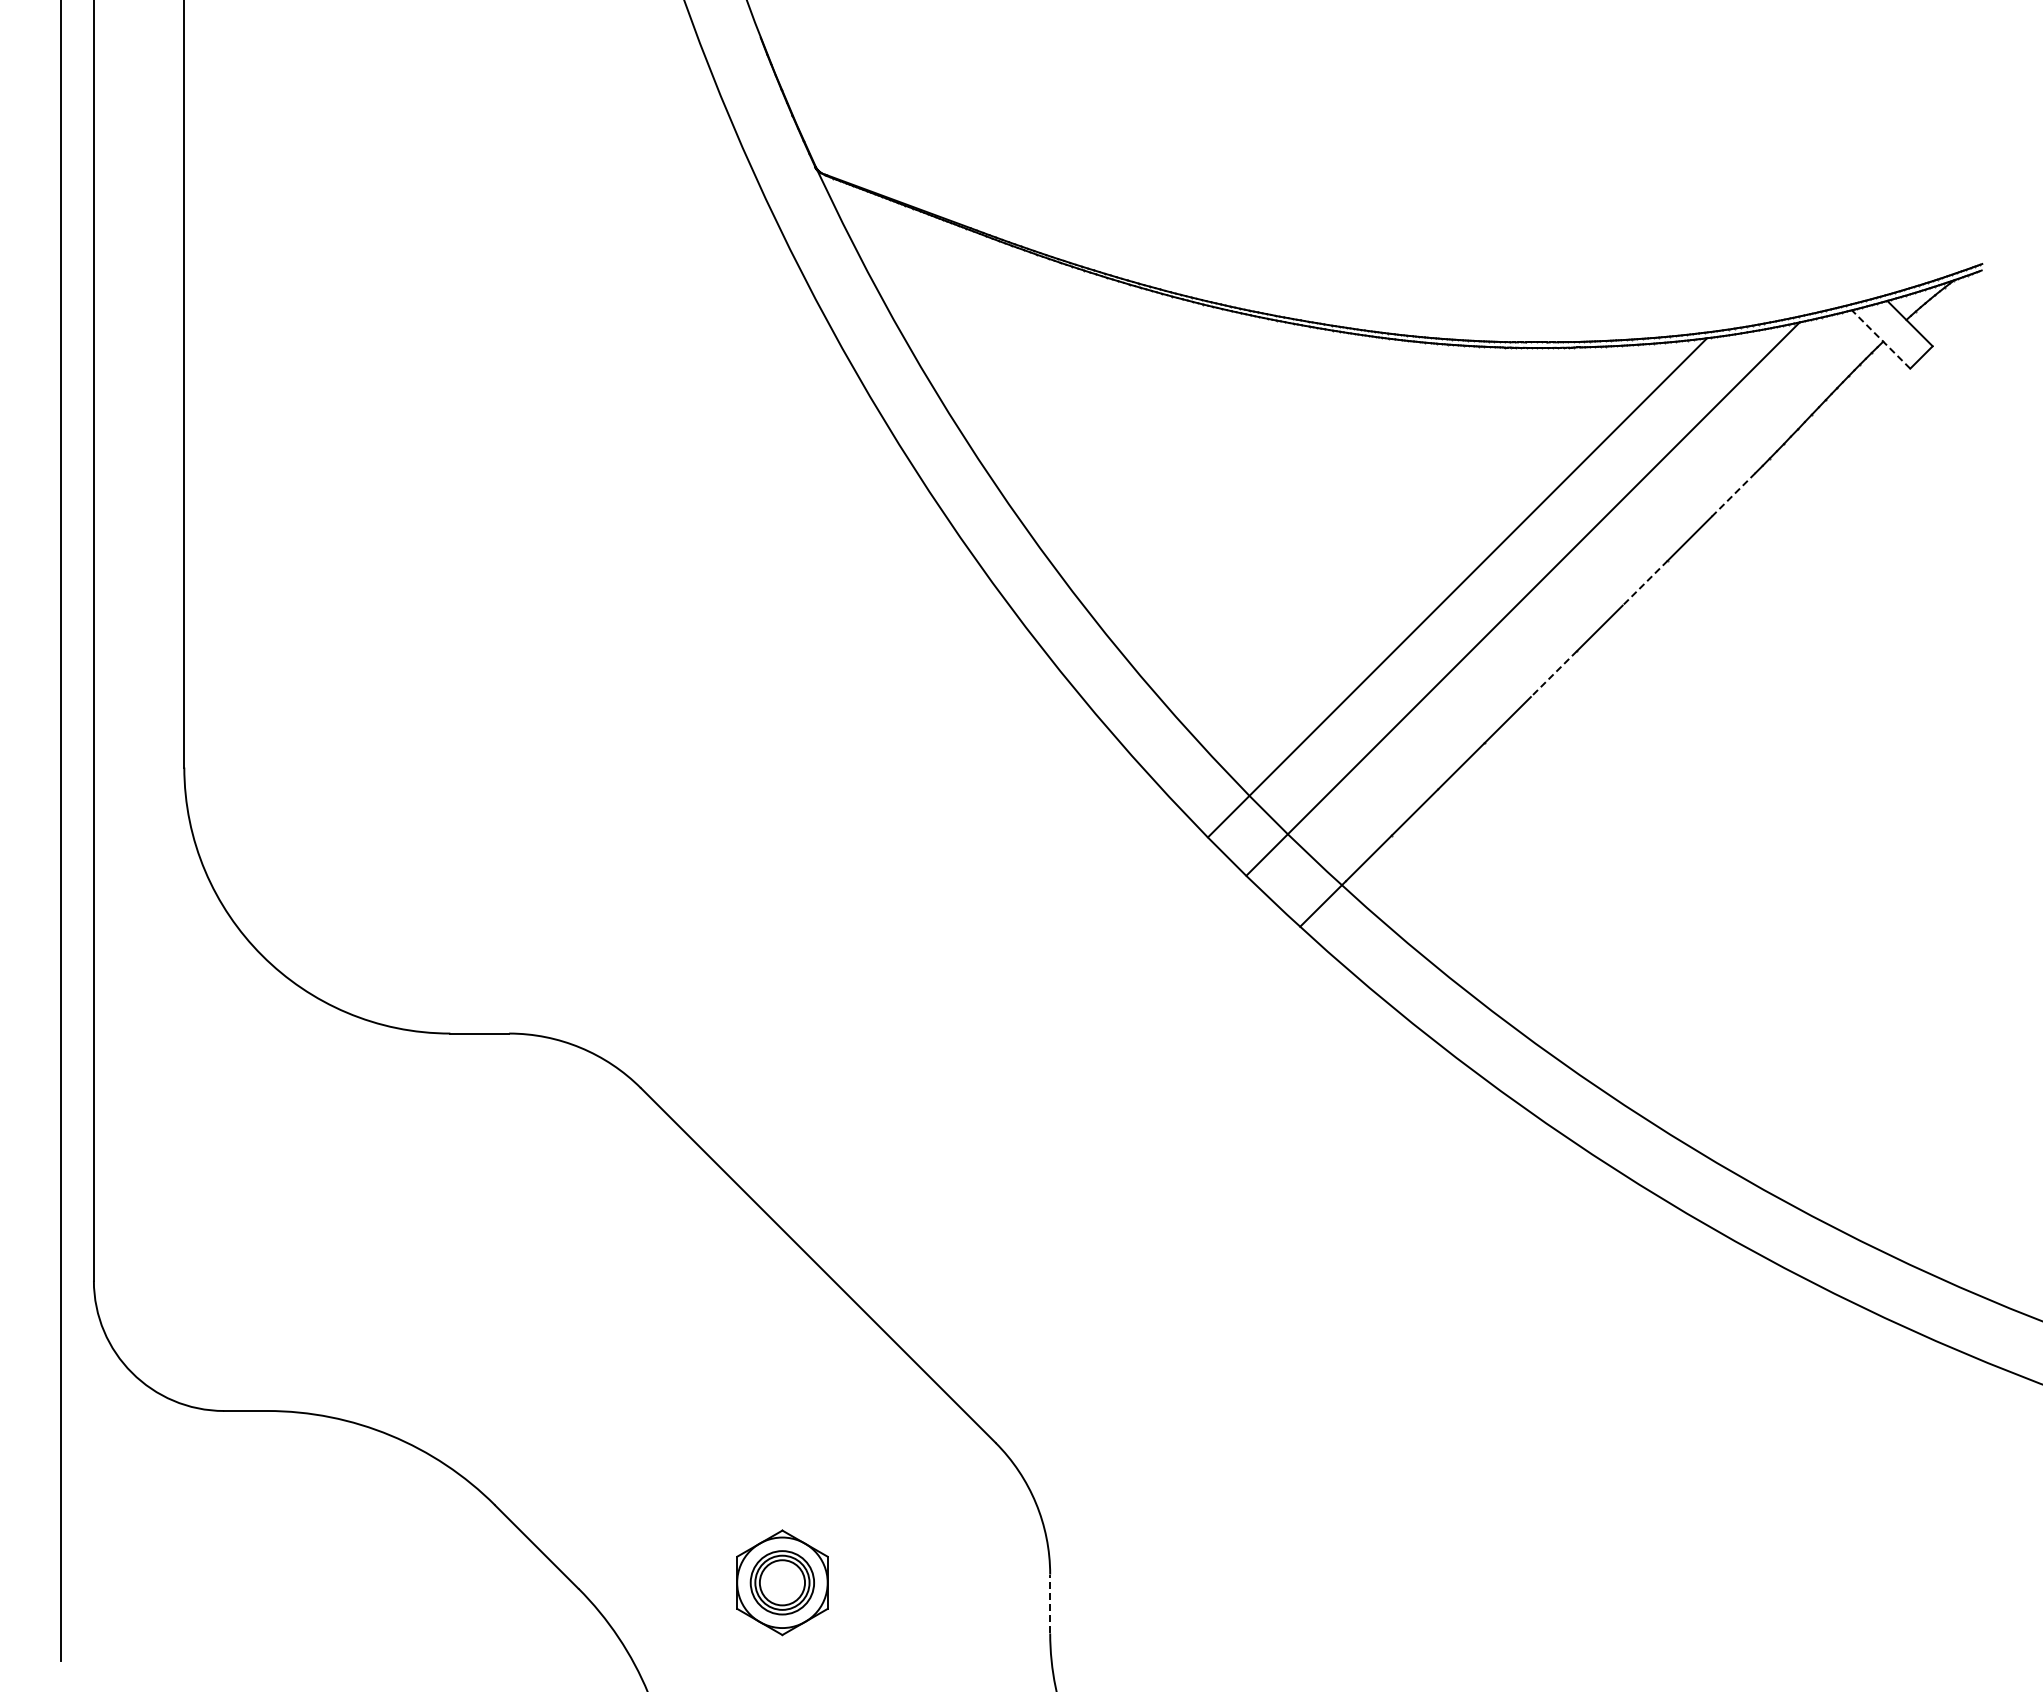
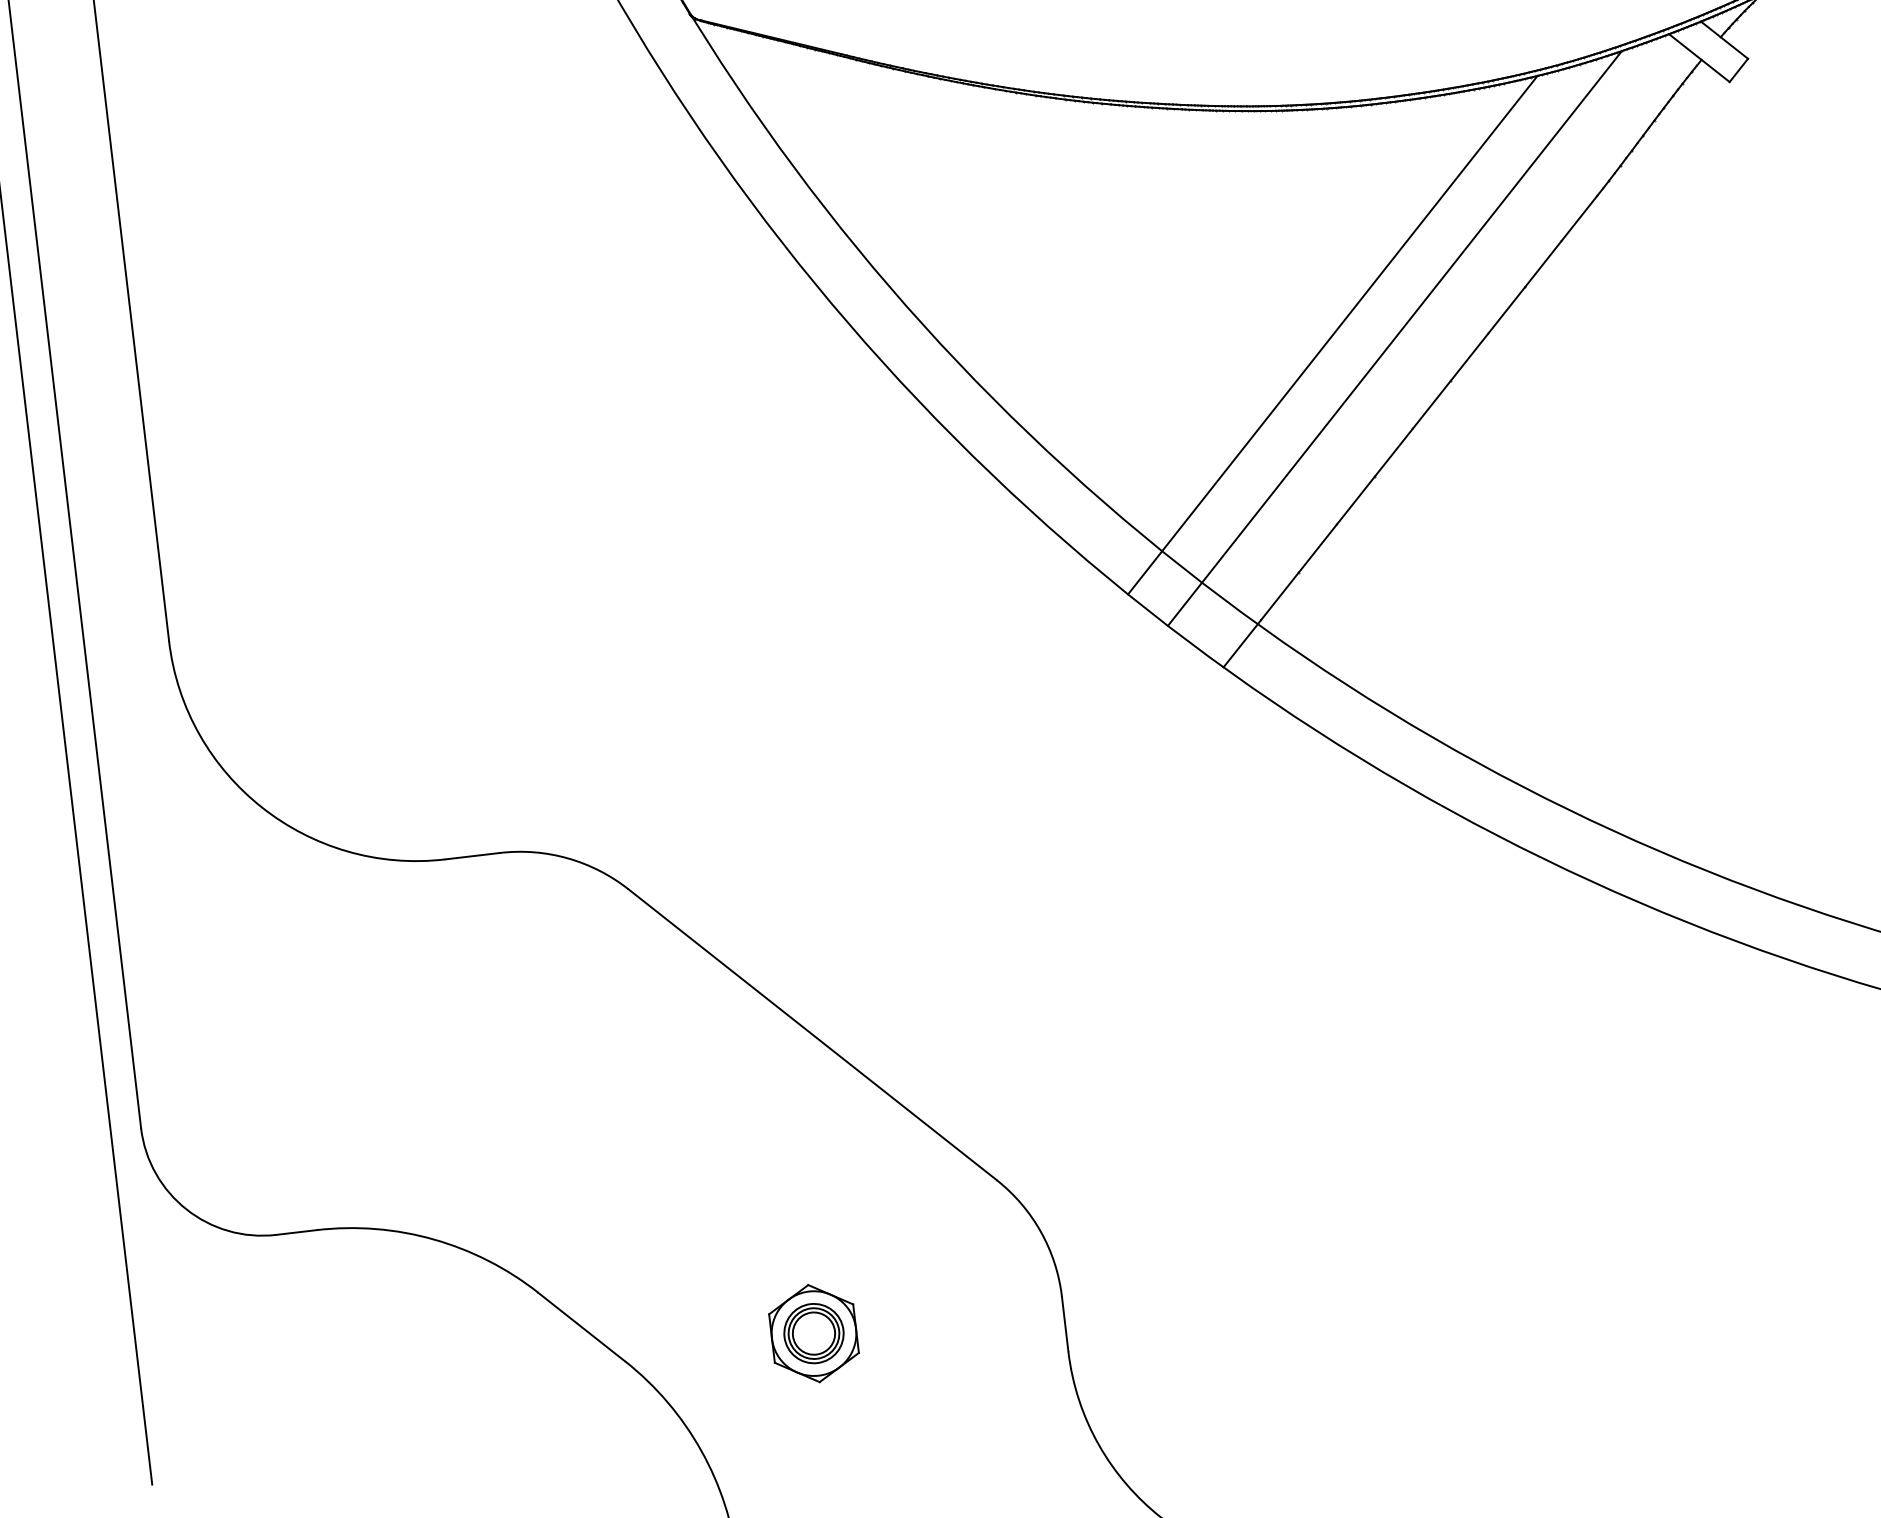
line: (1880, 339) -> (1698, 58), dashed -> solid
line: (1733, 494) -> (1579, 218), dashed -> solid
line: (1645, 583) -> (1507, 310), dashed -> solid
line: (1553, 674) -> (1431, 405), dashed -> solid
line: (1050, 1603) -> (1065, 1323), dashed -> solid

